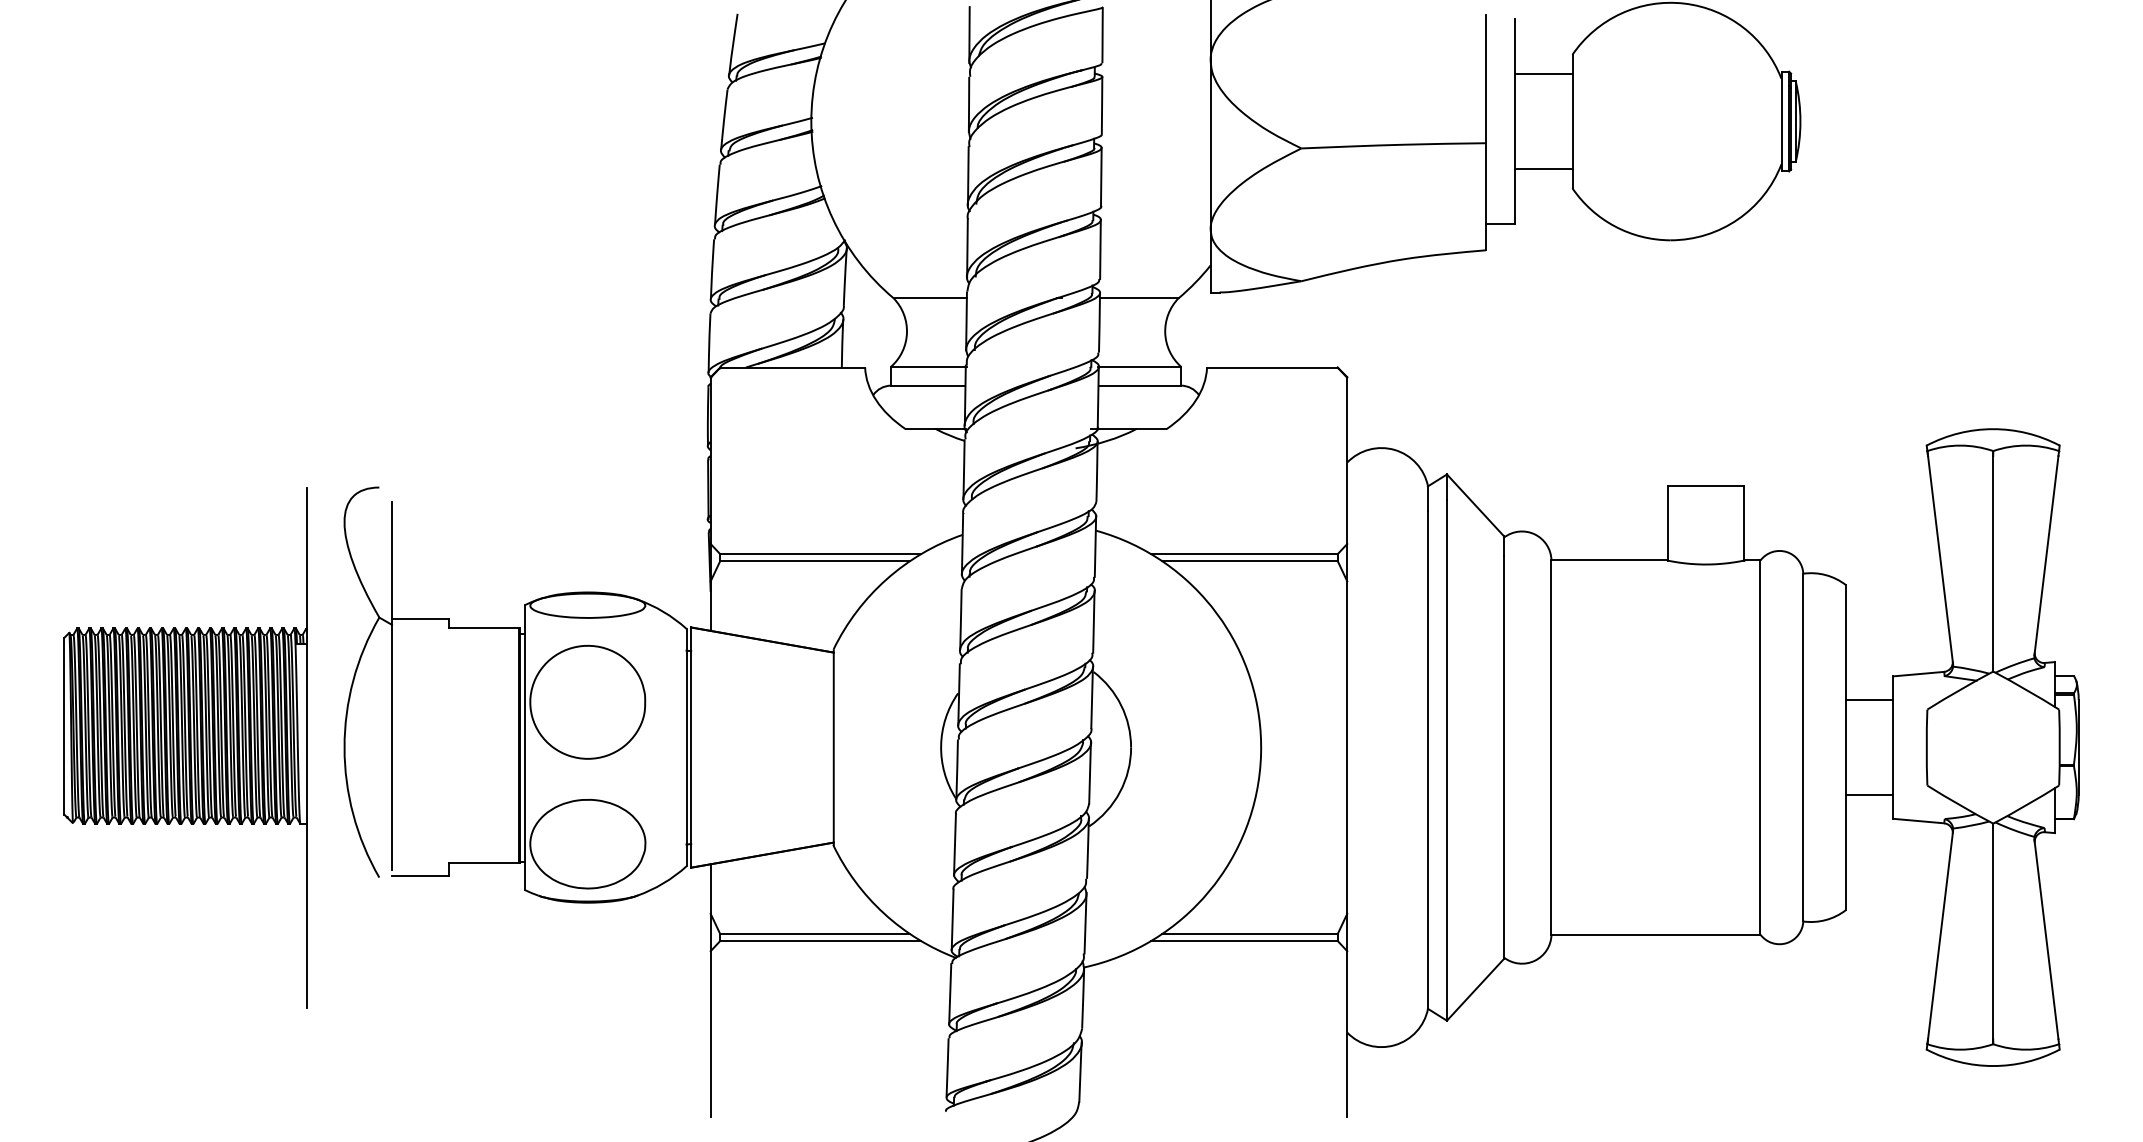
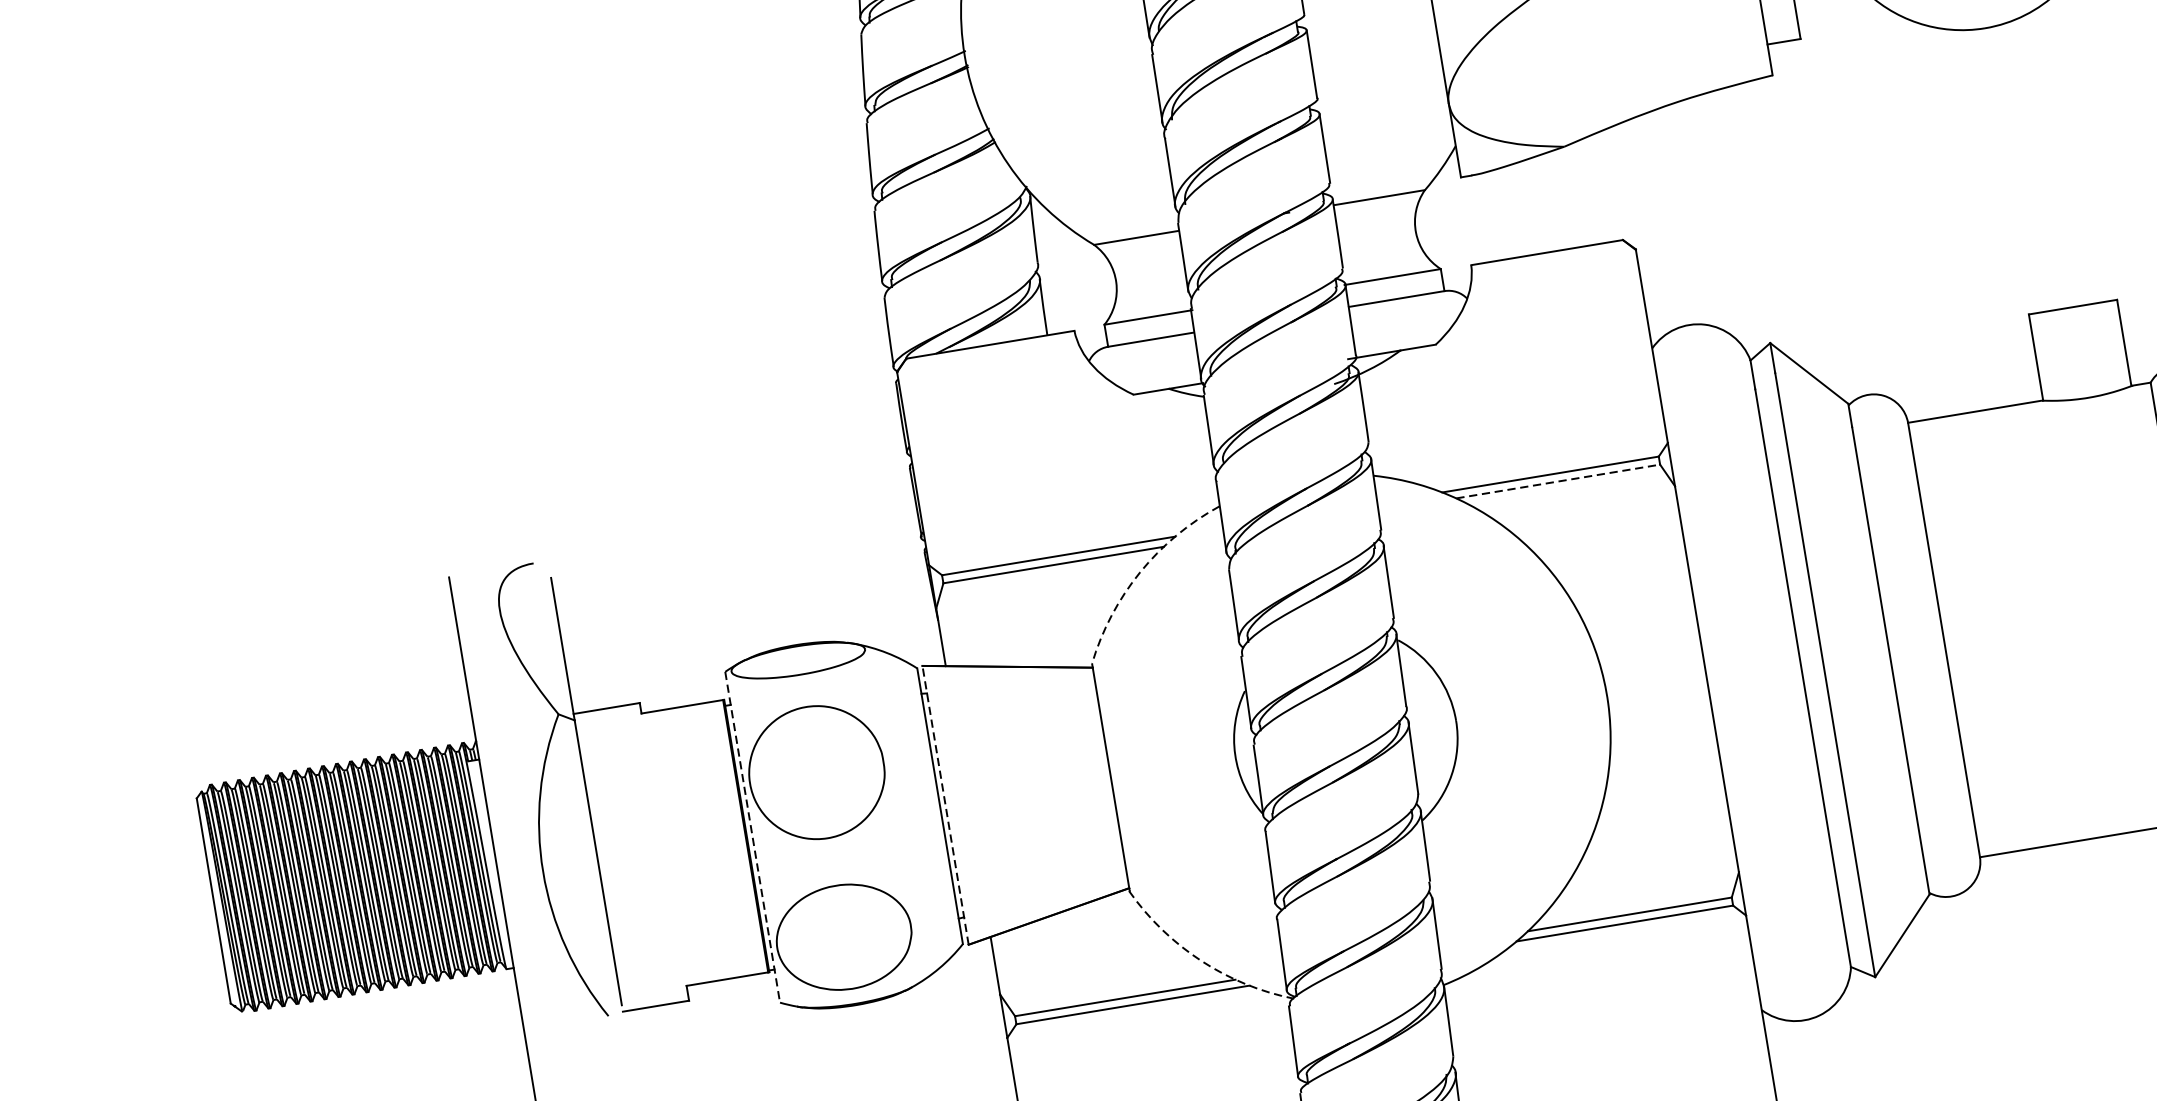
line: (1249, 561) -> (1557, 482), solid -> dashed
arc: (886, 579) -> (1139, 572), solid -> dashed
line: (691, 747) -> (945, 805), solid -> dashed
line: (525, 748) -> (753, 838), solid -> dashed
arc: (884, 913) -> (1201, 960), solid -> dashed

